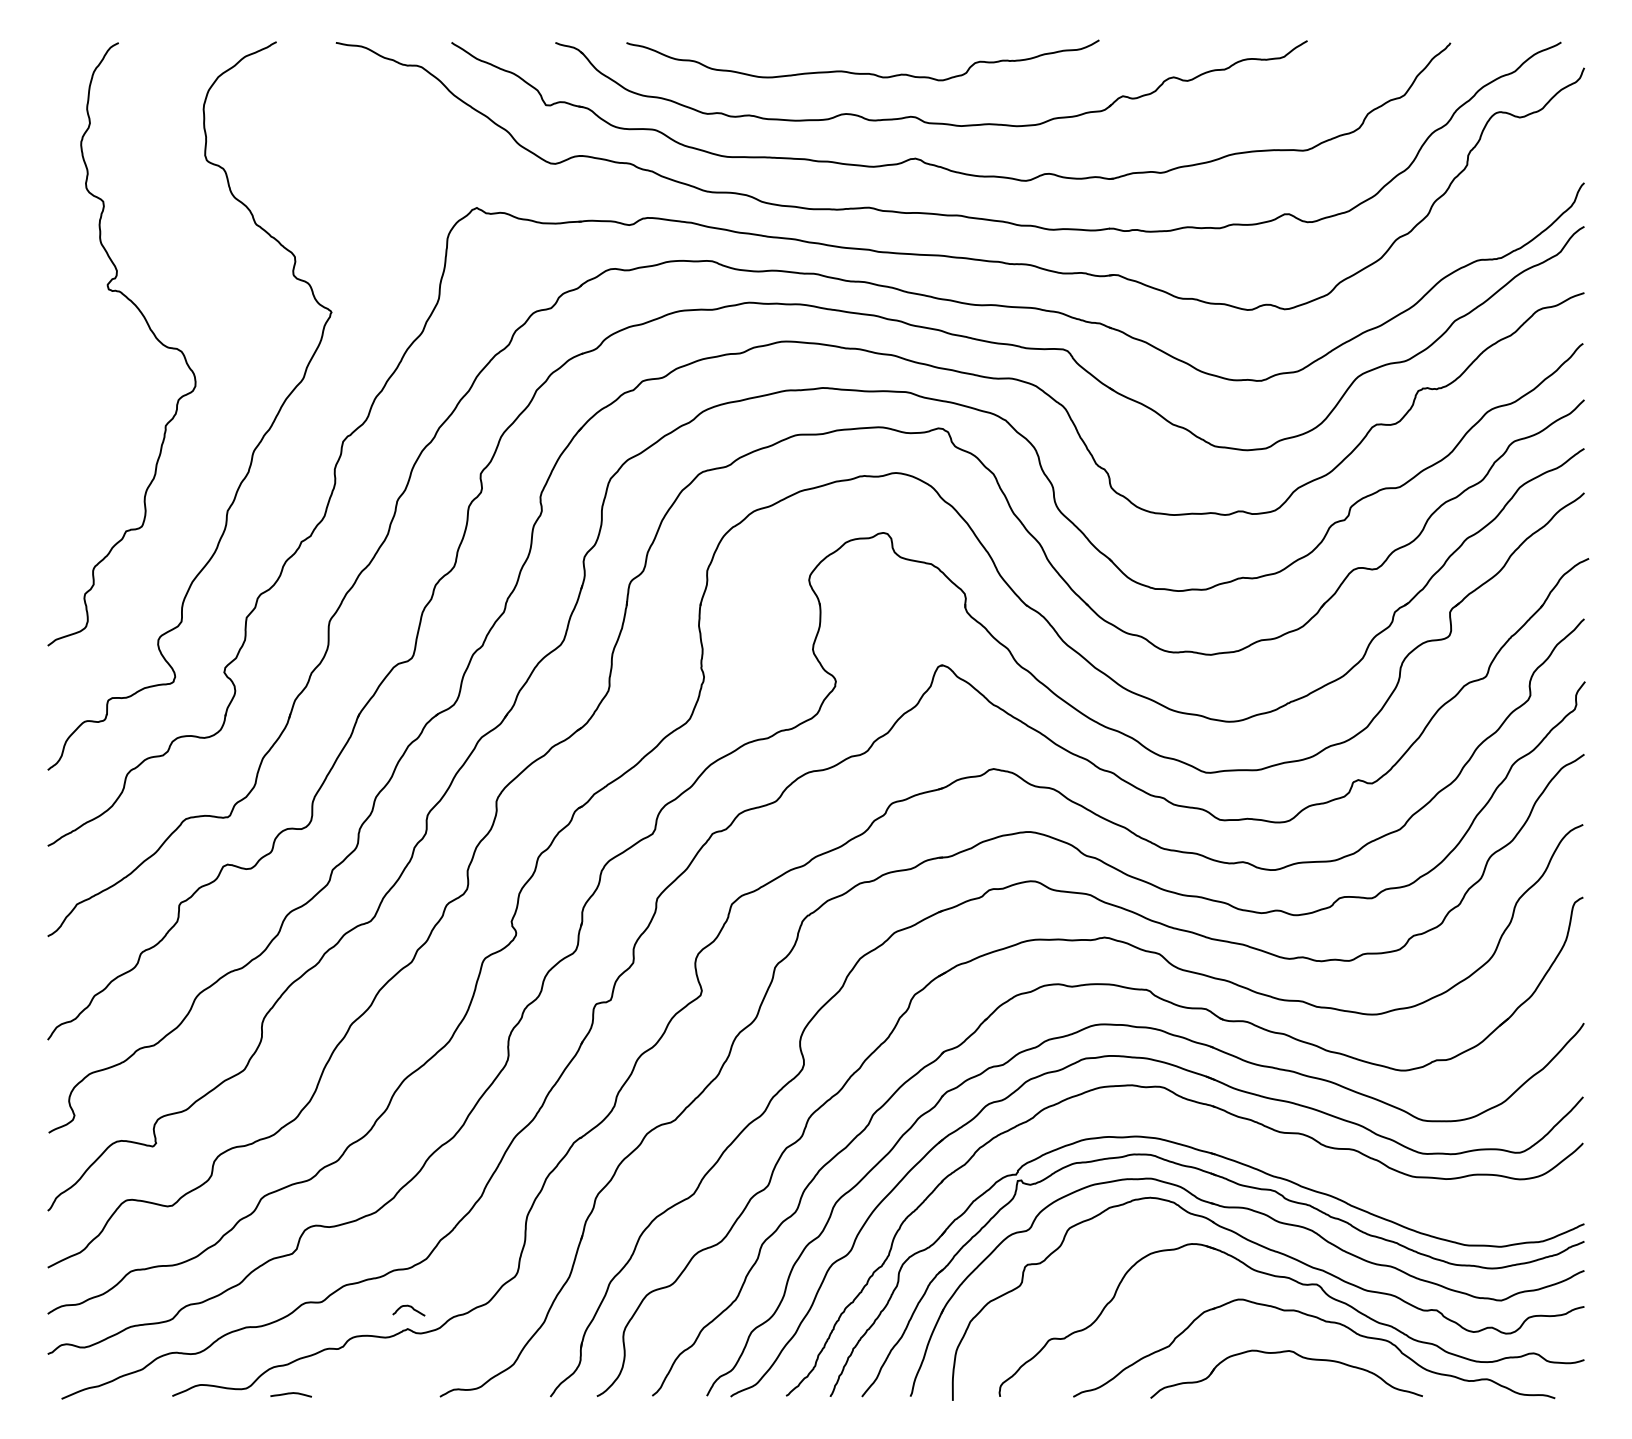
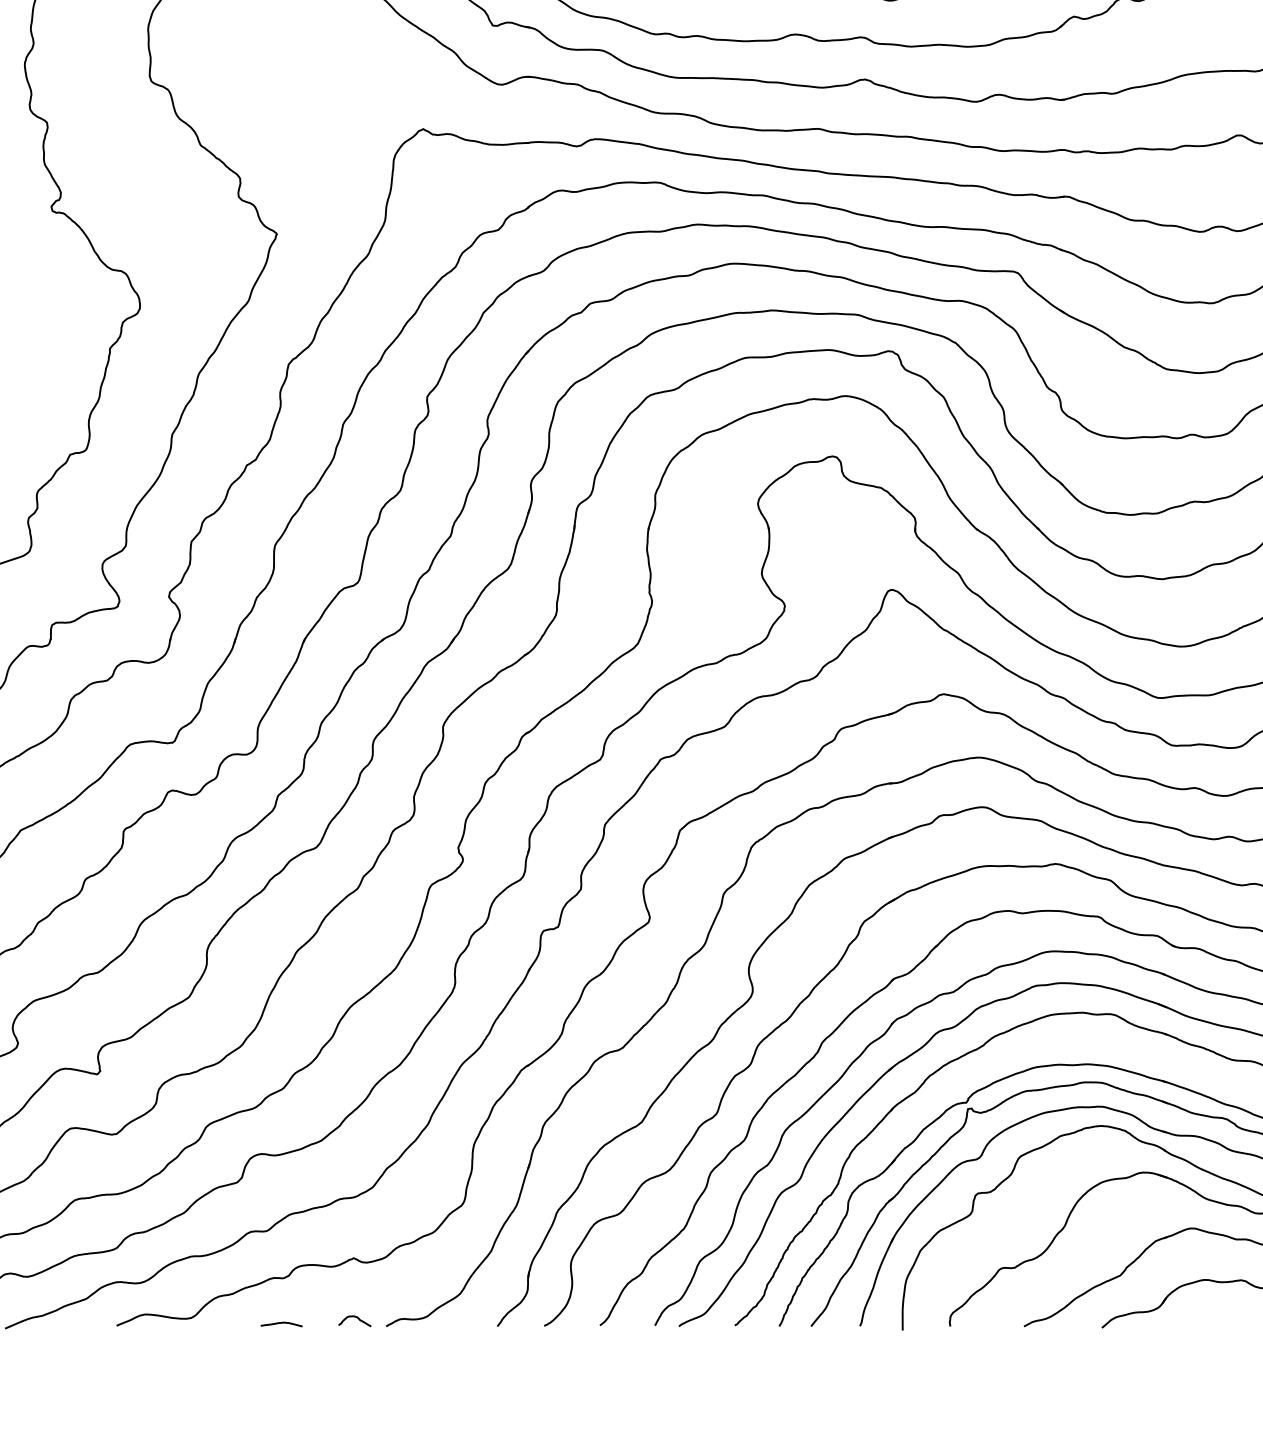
curve: (409, 1307) -> (355, 1318), moved
curve: (290, 1394) -> (280, 1324), moved

